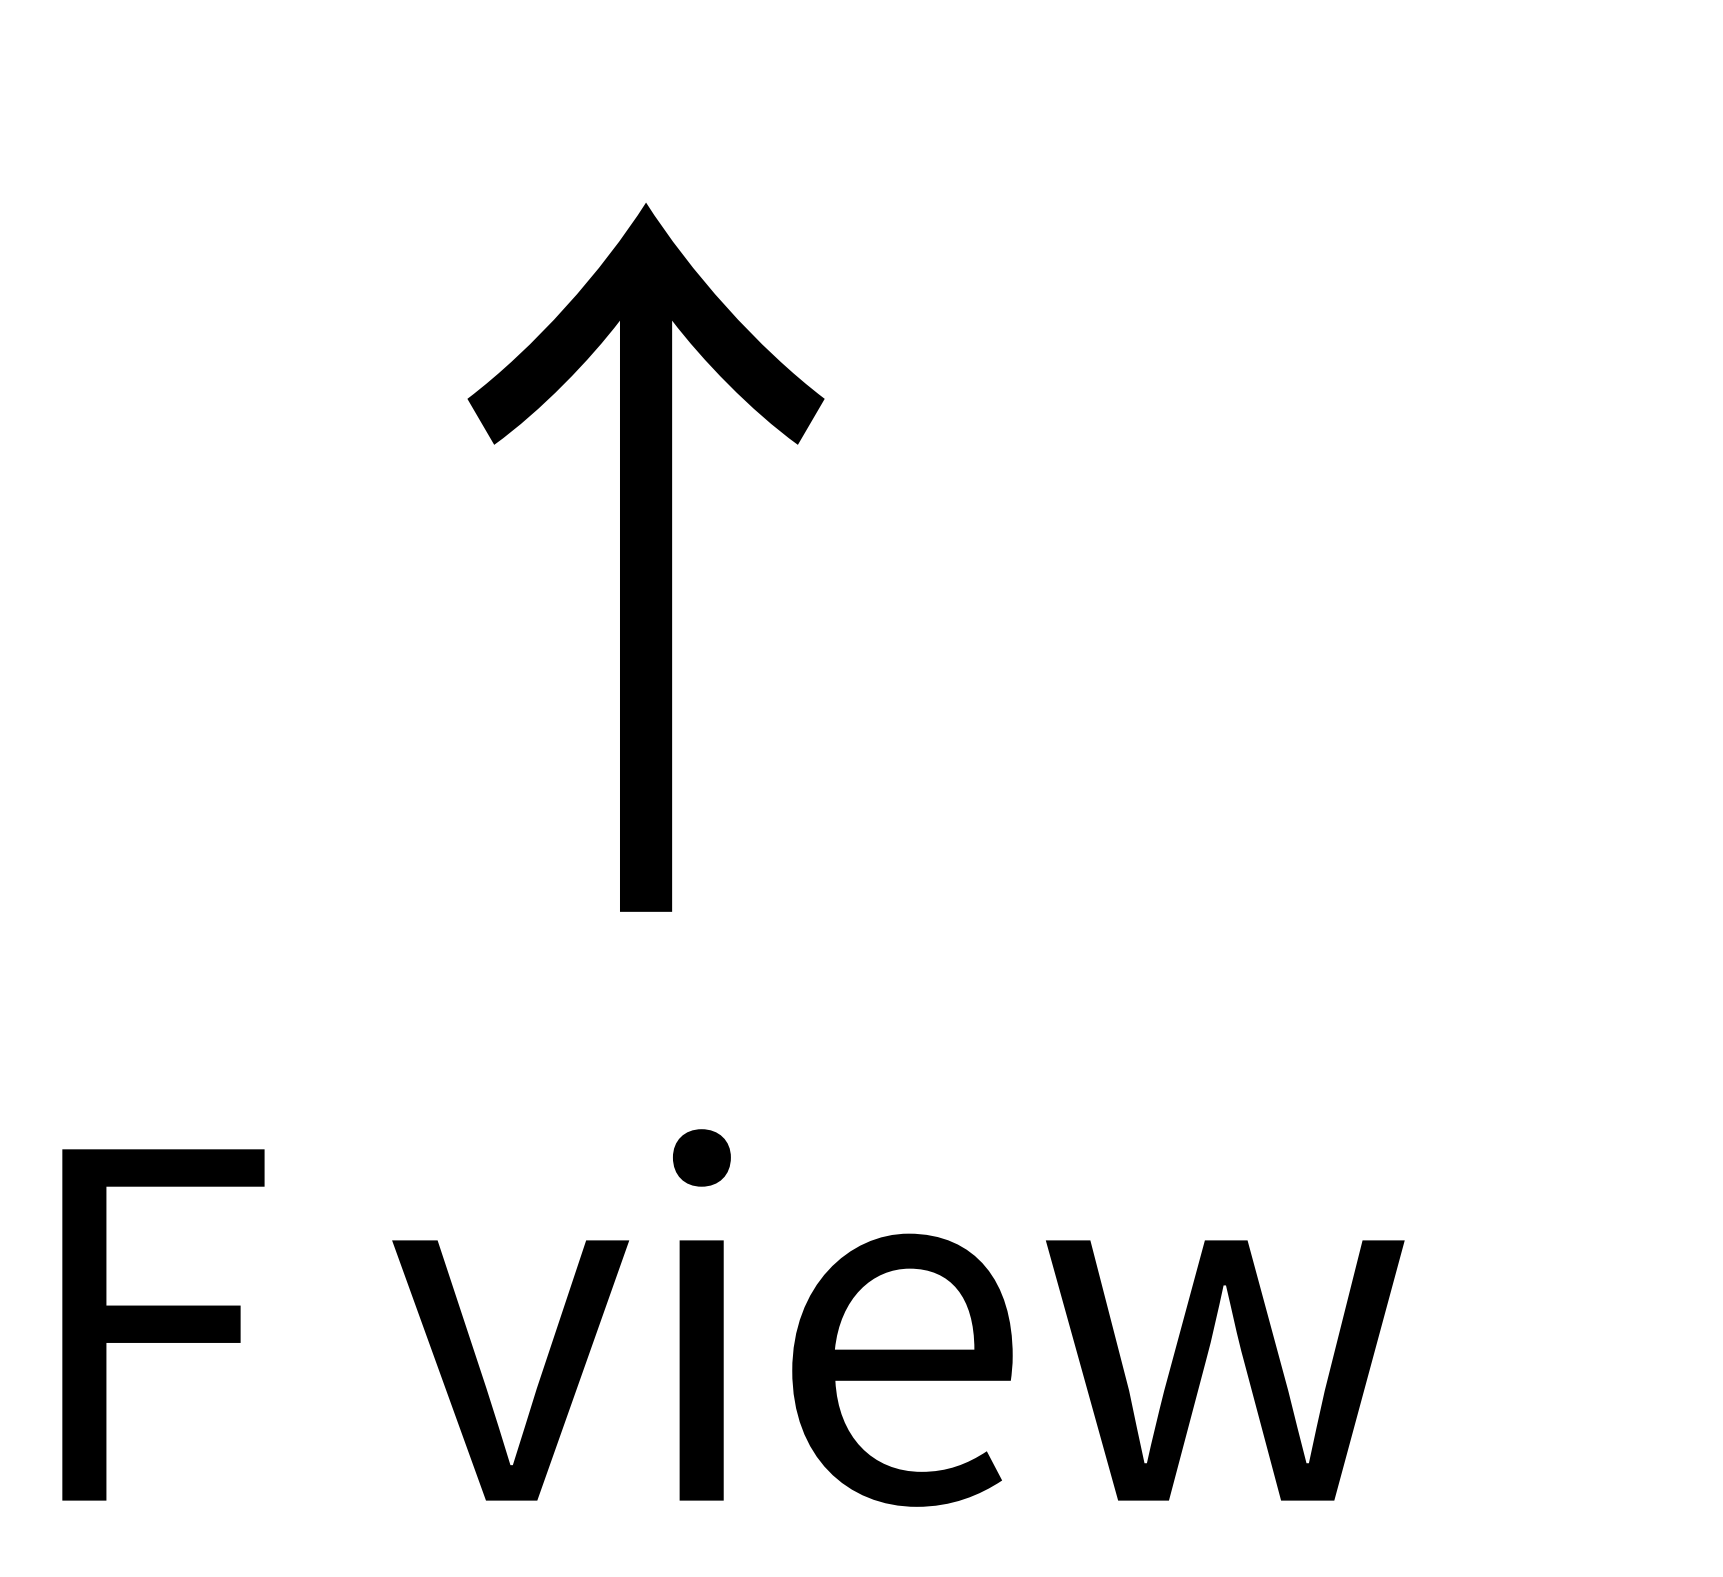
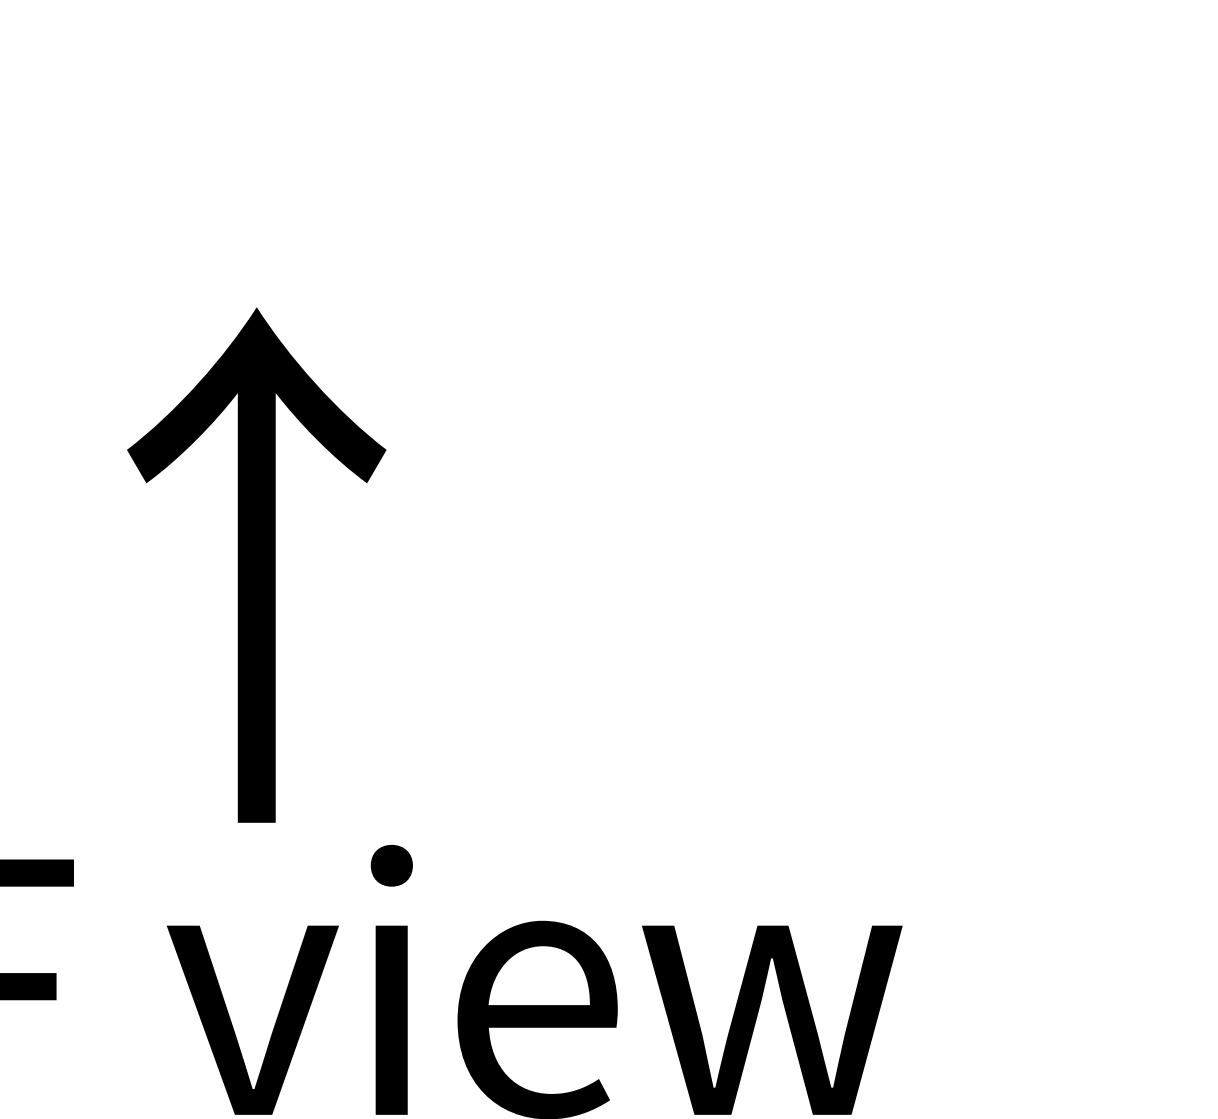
text: (645, 557) -> (256, 565), moved

